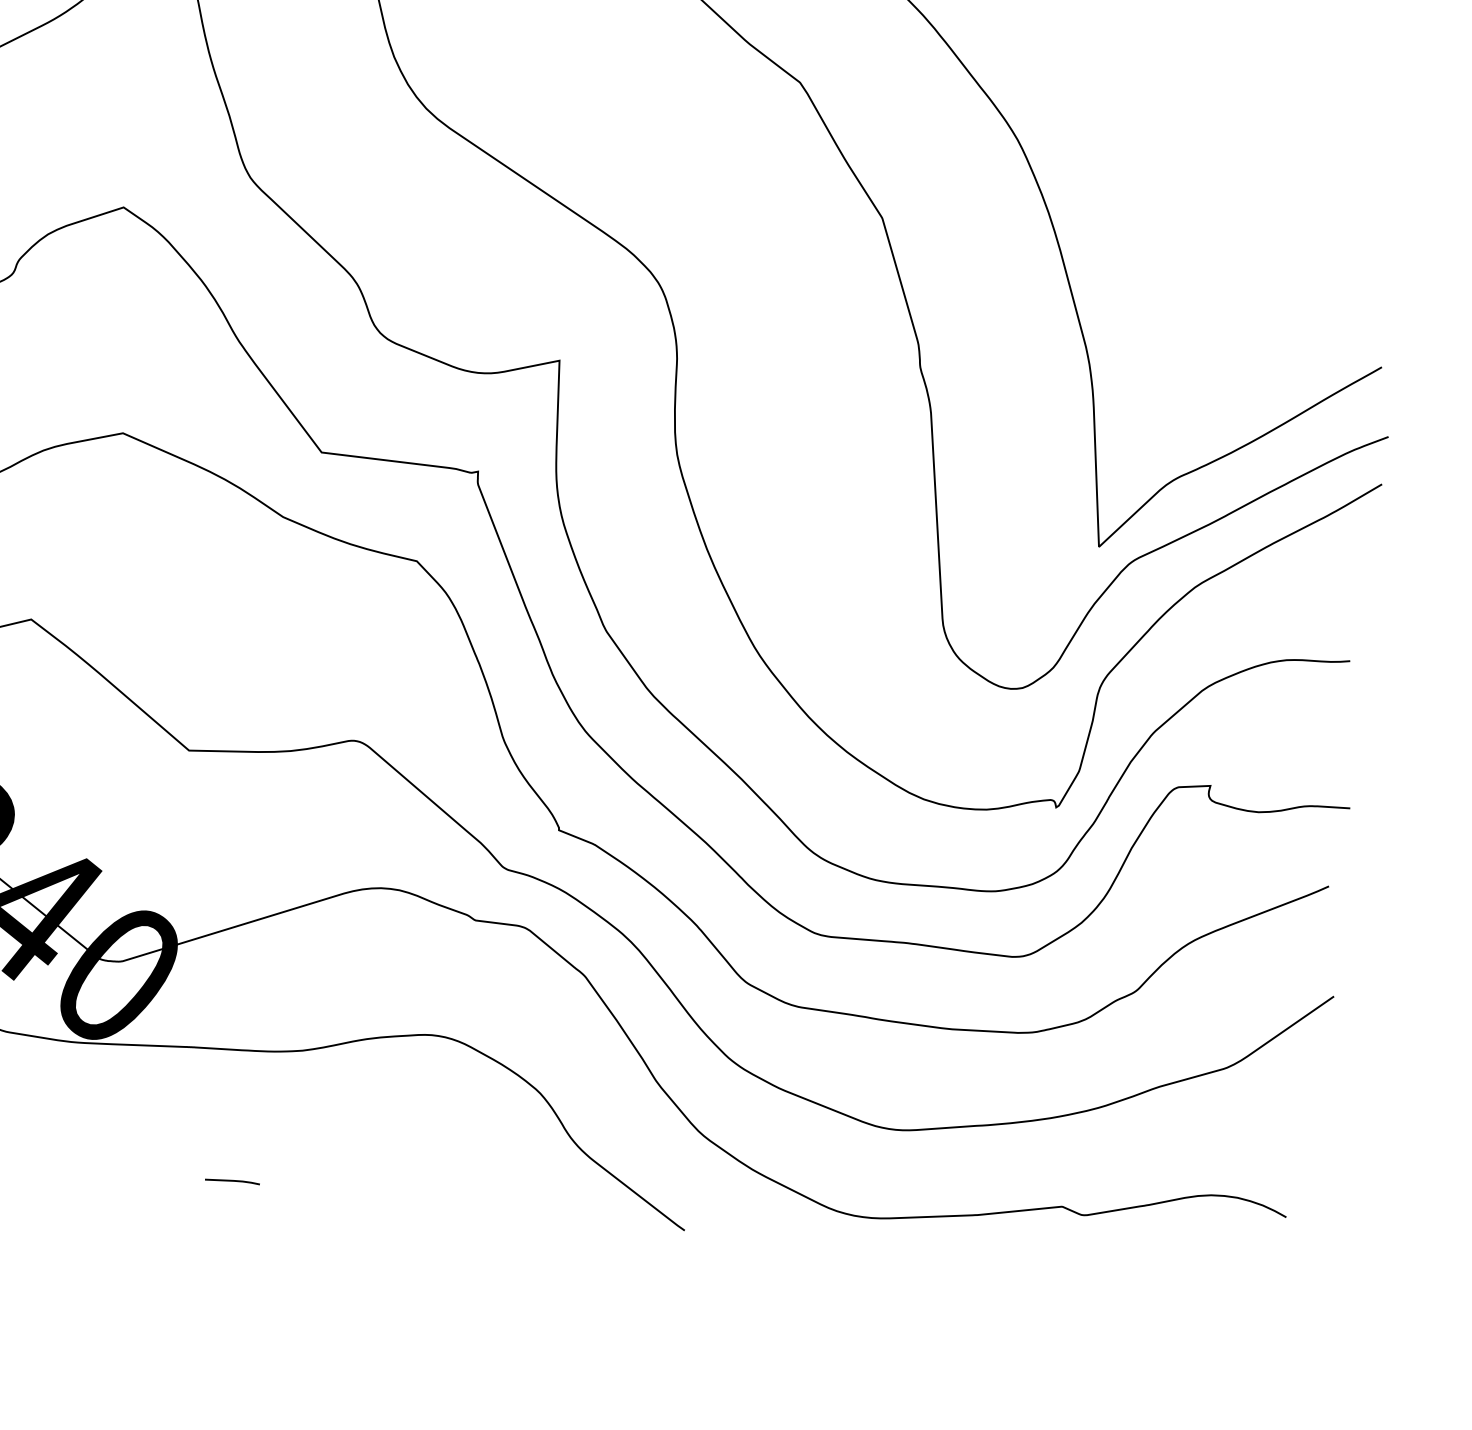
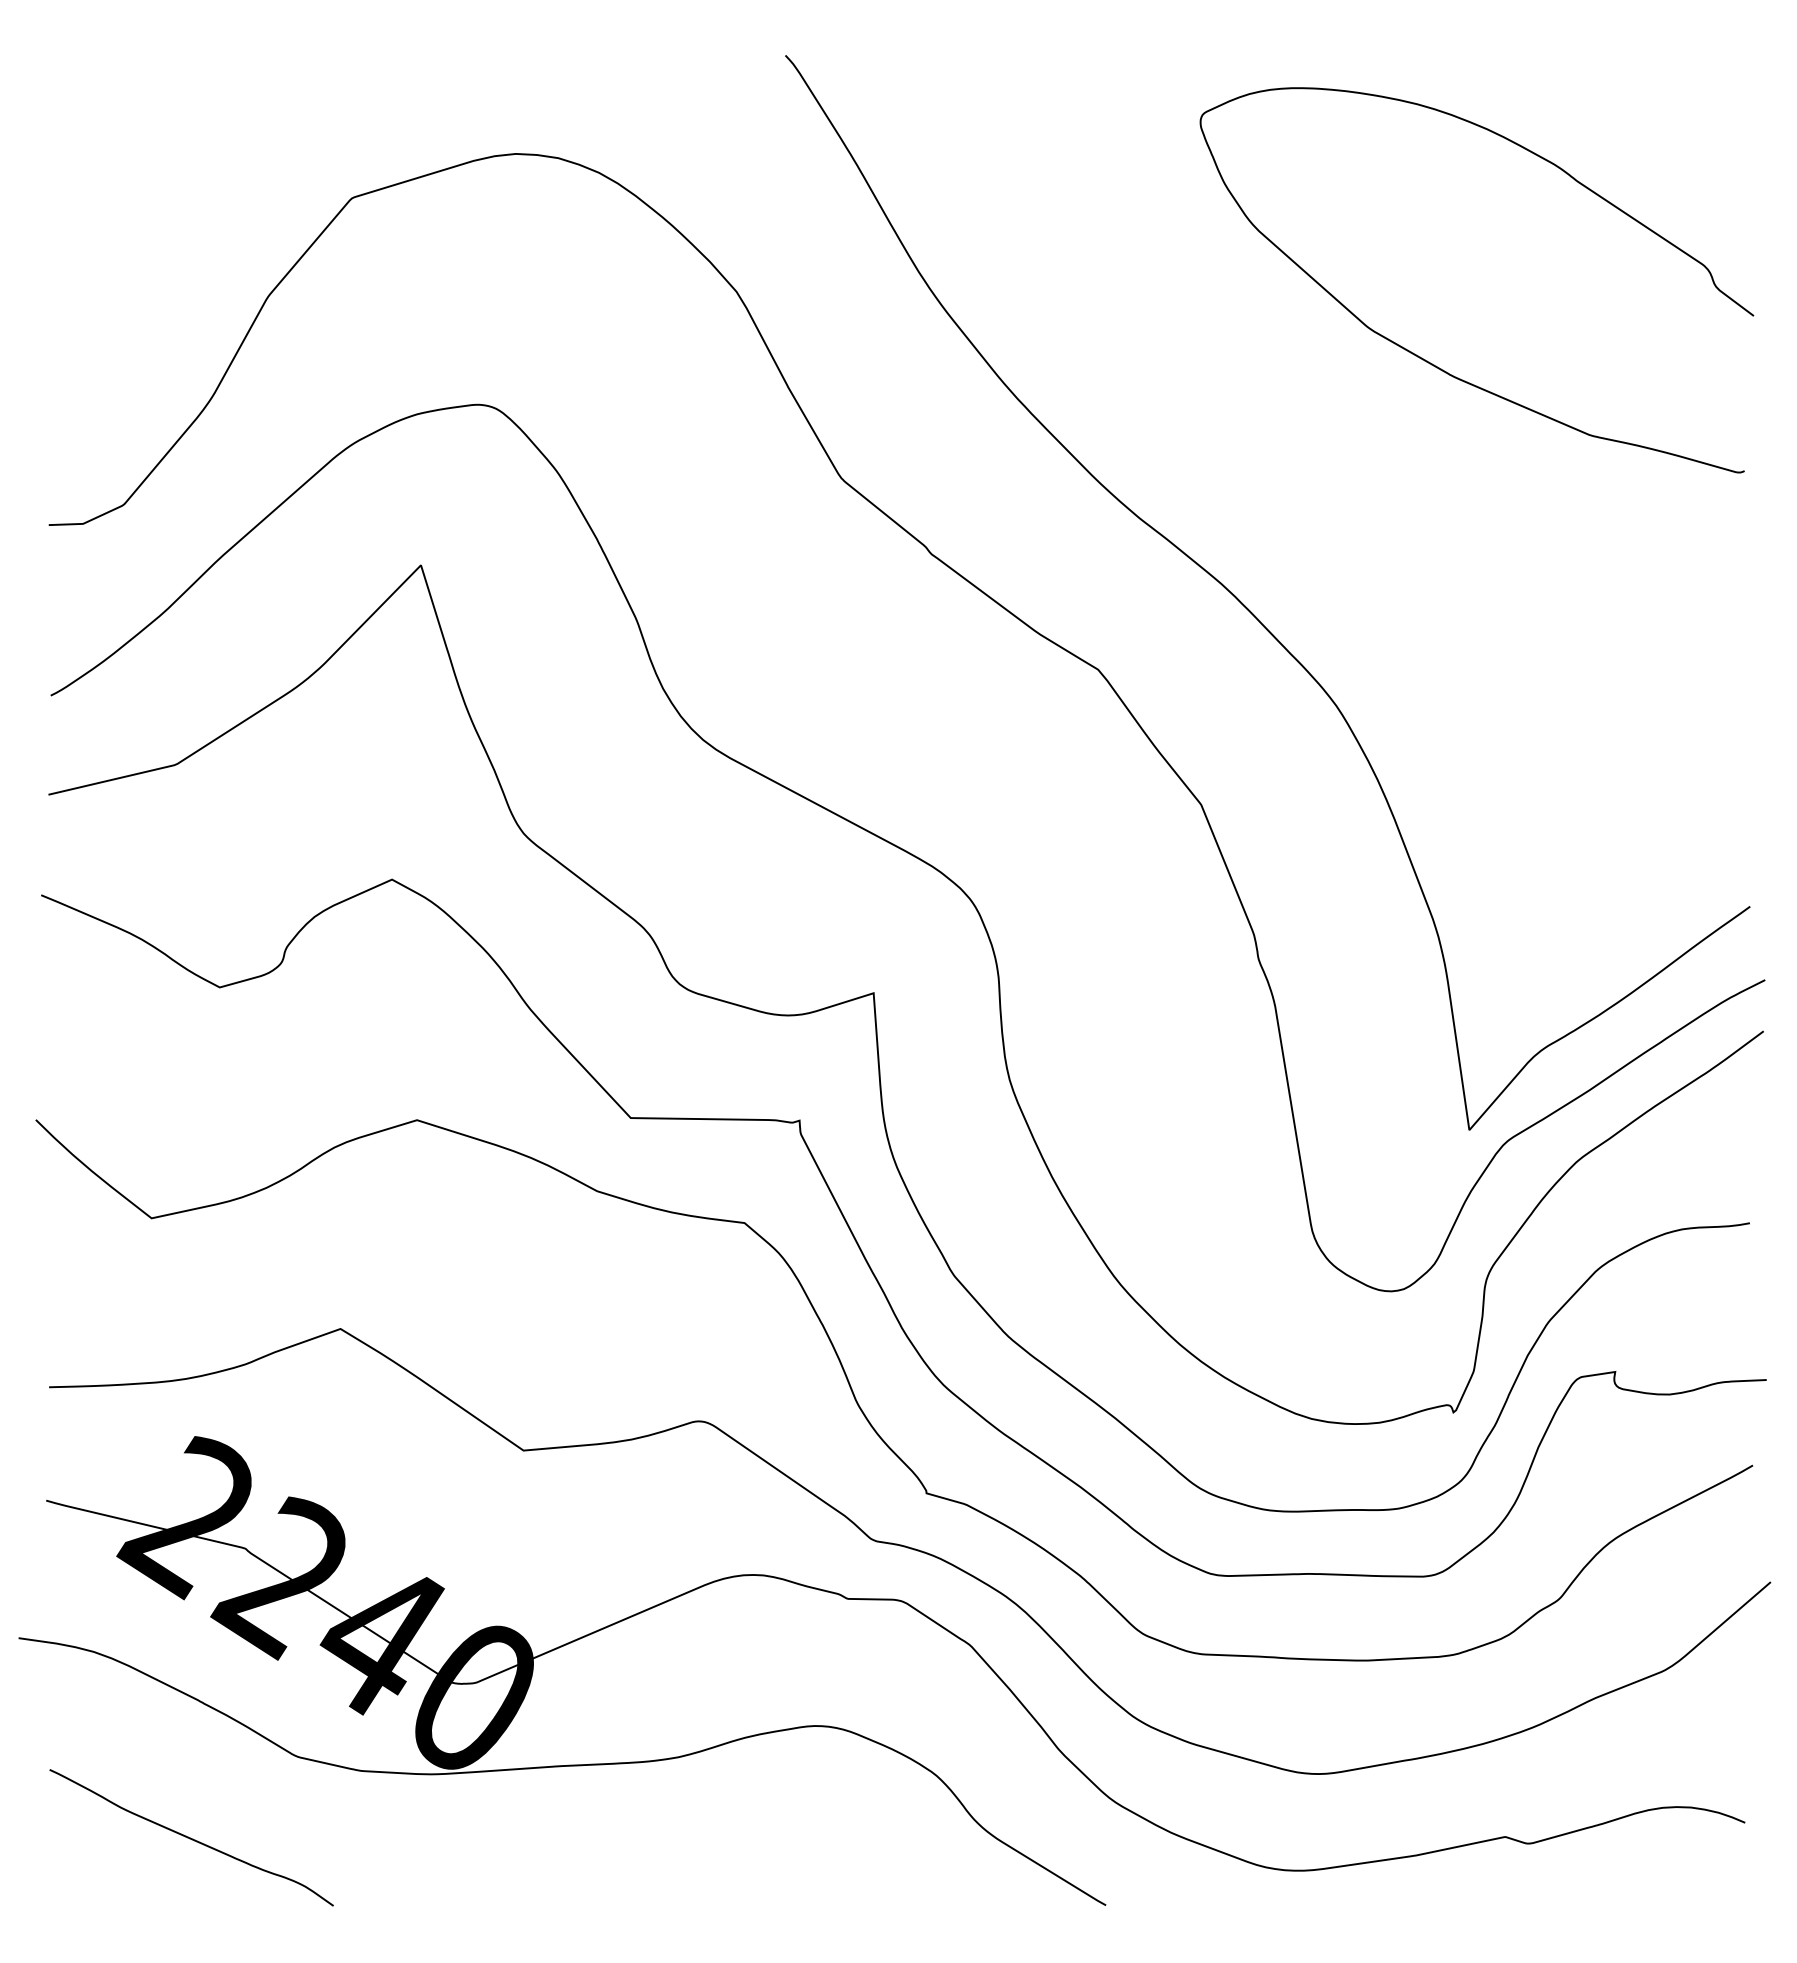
line: (232, 1181) -> (618, 1904), removed

